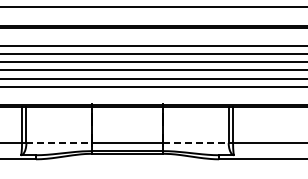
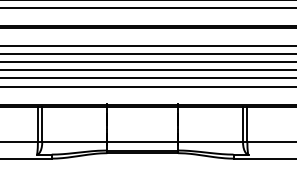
line: (59, 143) -> (75, 142), dashed -> solid
line: (195, 143) -> (210, 142), dashed -> solid

